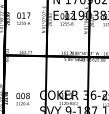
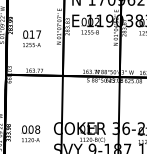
text: (23, 18) -> (31, 38), moved

